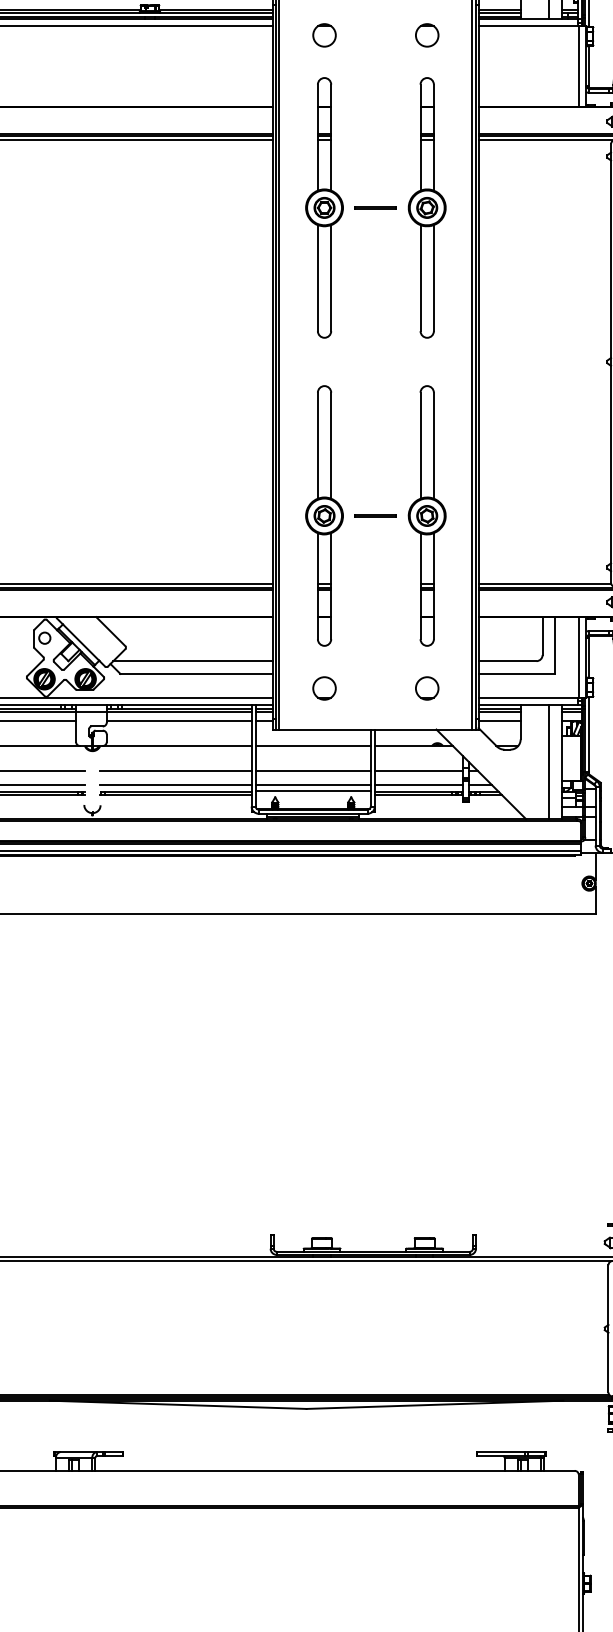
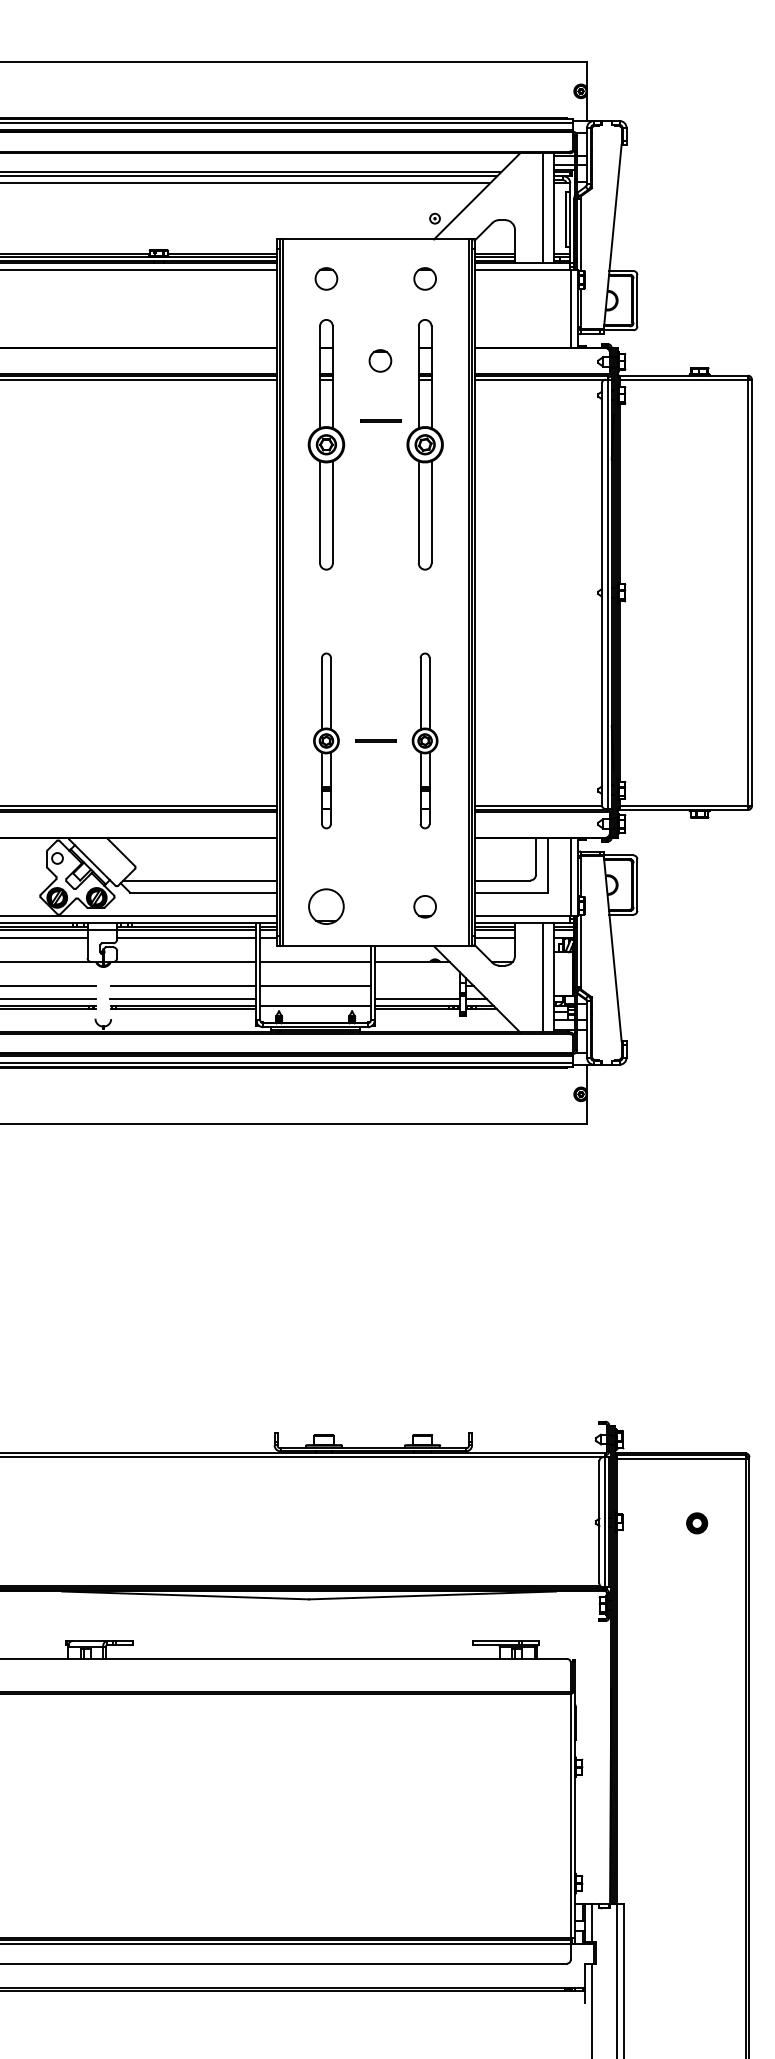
part: (380, 120) -> (380, 360), added
line: (375, 207) -> (380, 420), moved
part: (324, 515) -> (326, 740), size x0.7
part: (426, 515) -> (424, 740), size x0.7
part: (324, 688) -> (326, 906), size x1.6
line: (418, 770) -> (416, 985), removed
line: (313, 784) -> (315, 999), removed

